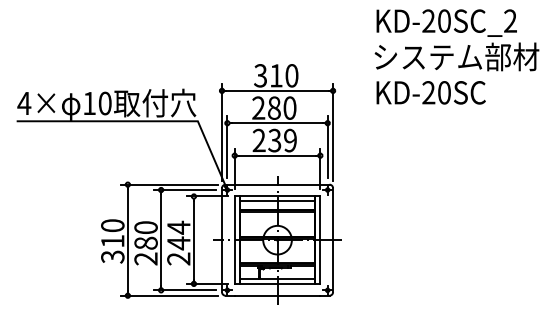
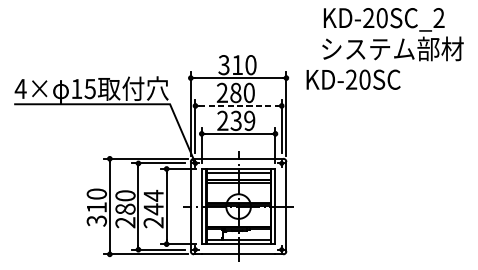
text: (430, 92) -> (353, 79), moved
text: (104, 103) -> (89, 88), 10 -> 15
line: (277, 123) -> (238, 106), solid -> dashed

